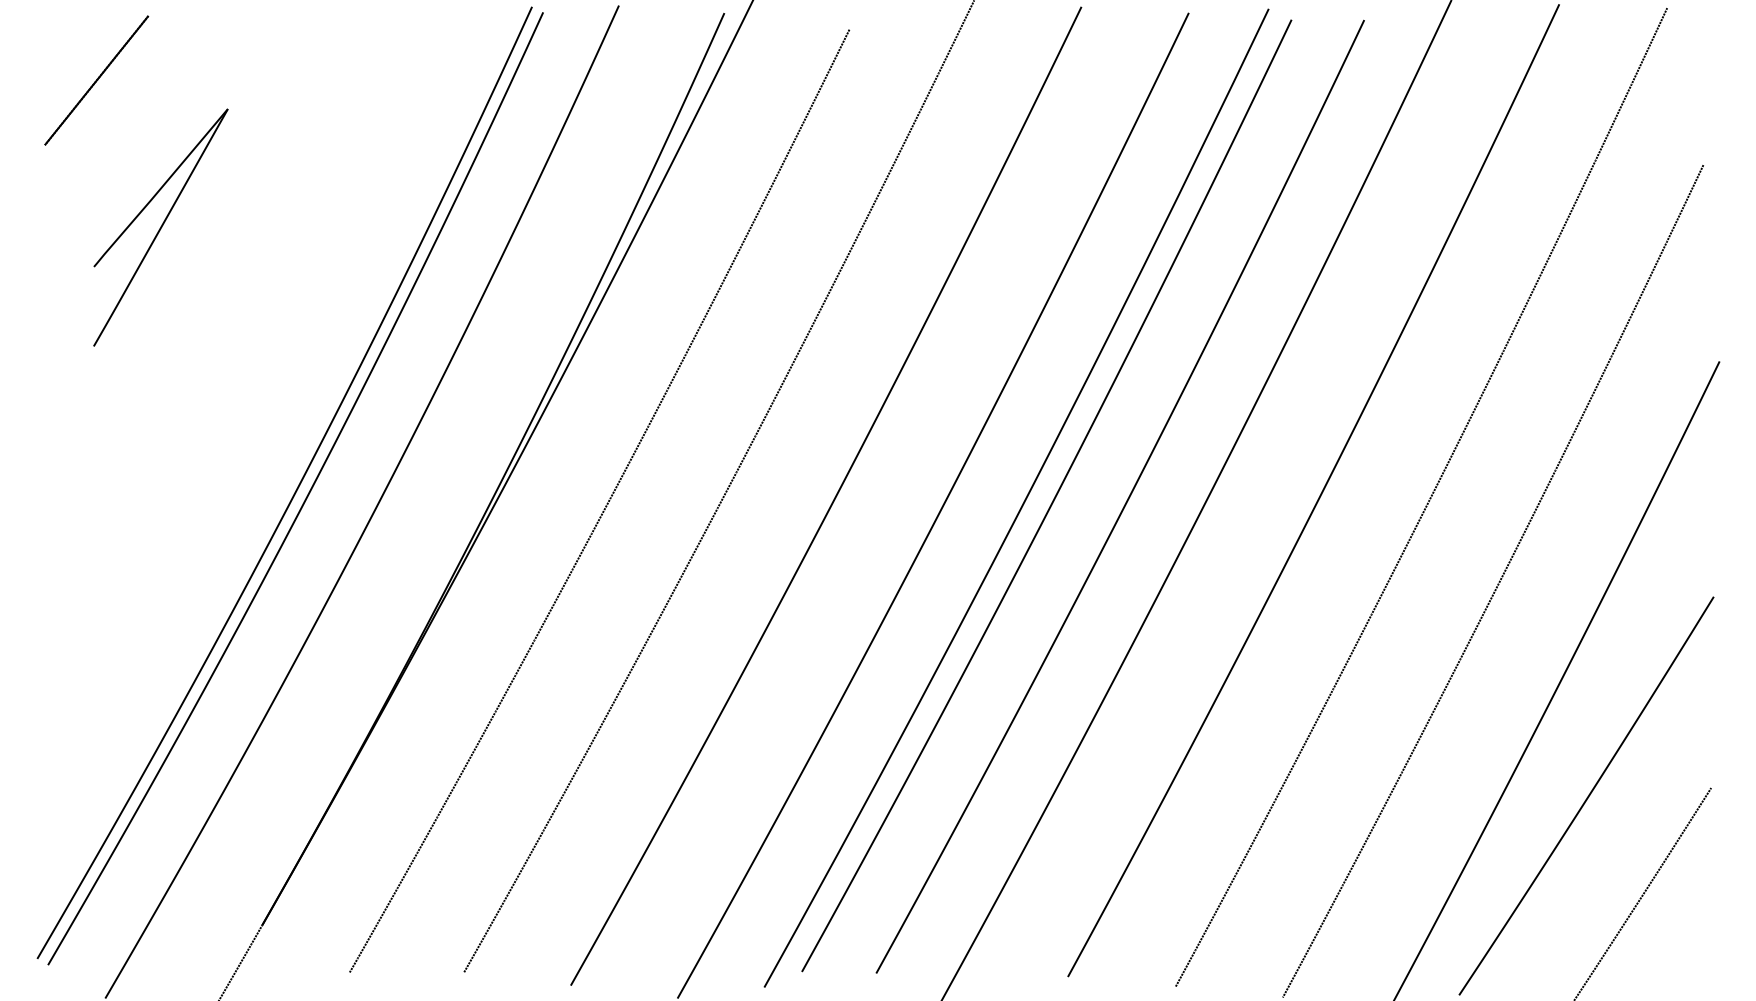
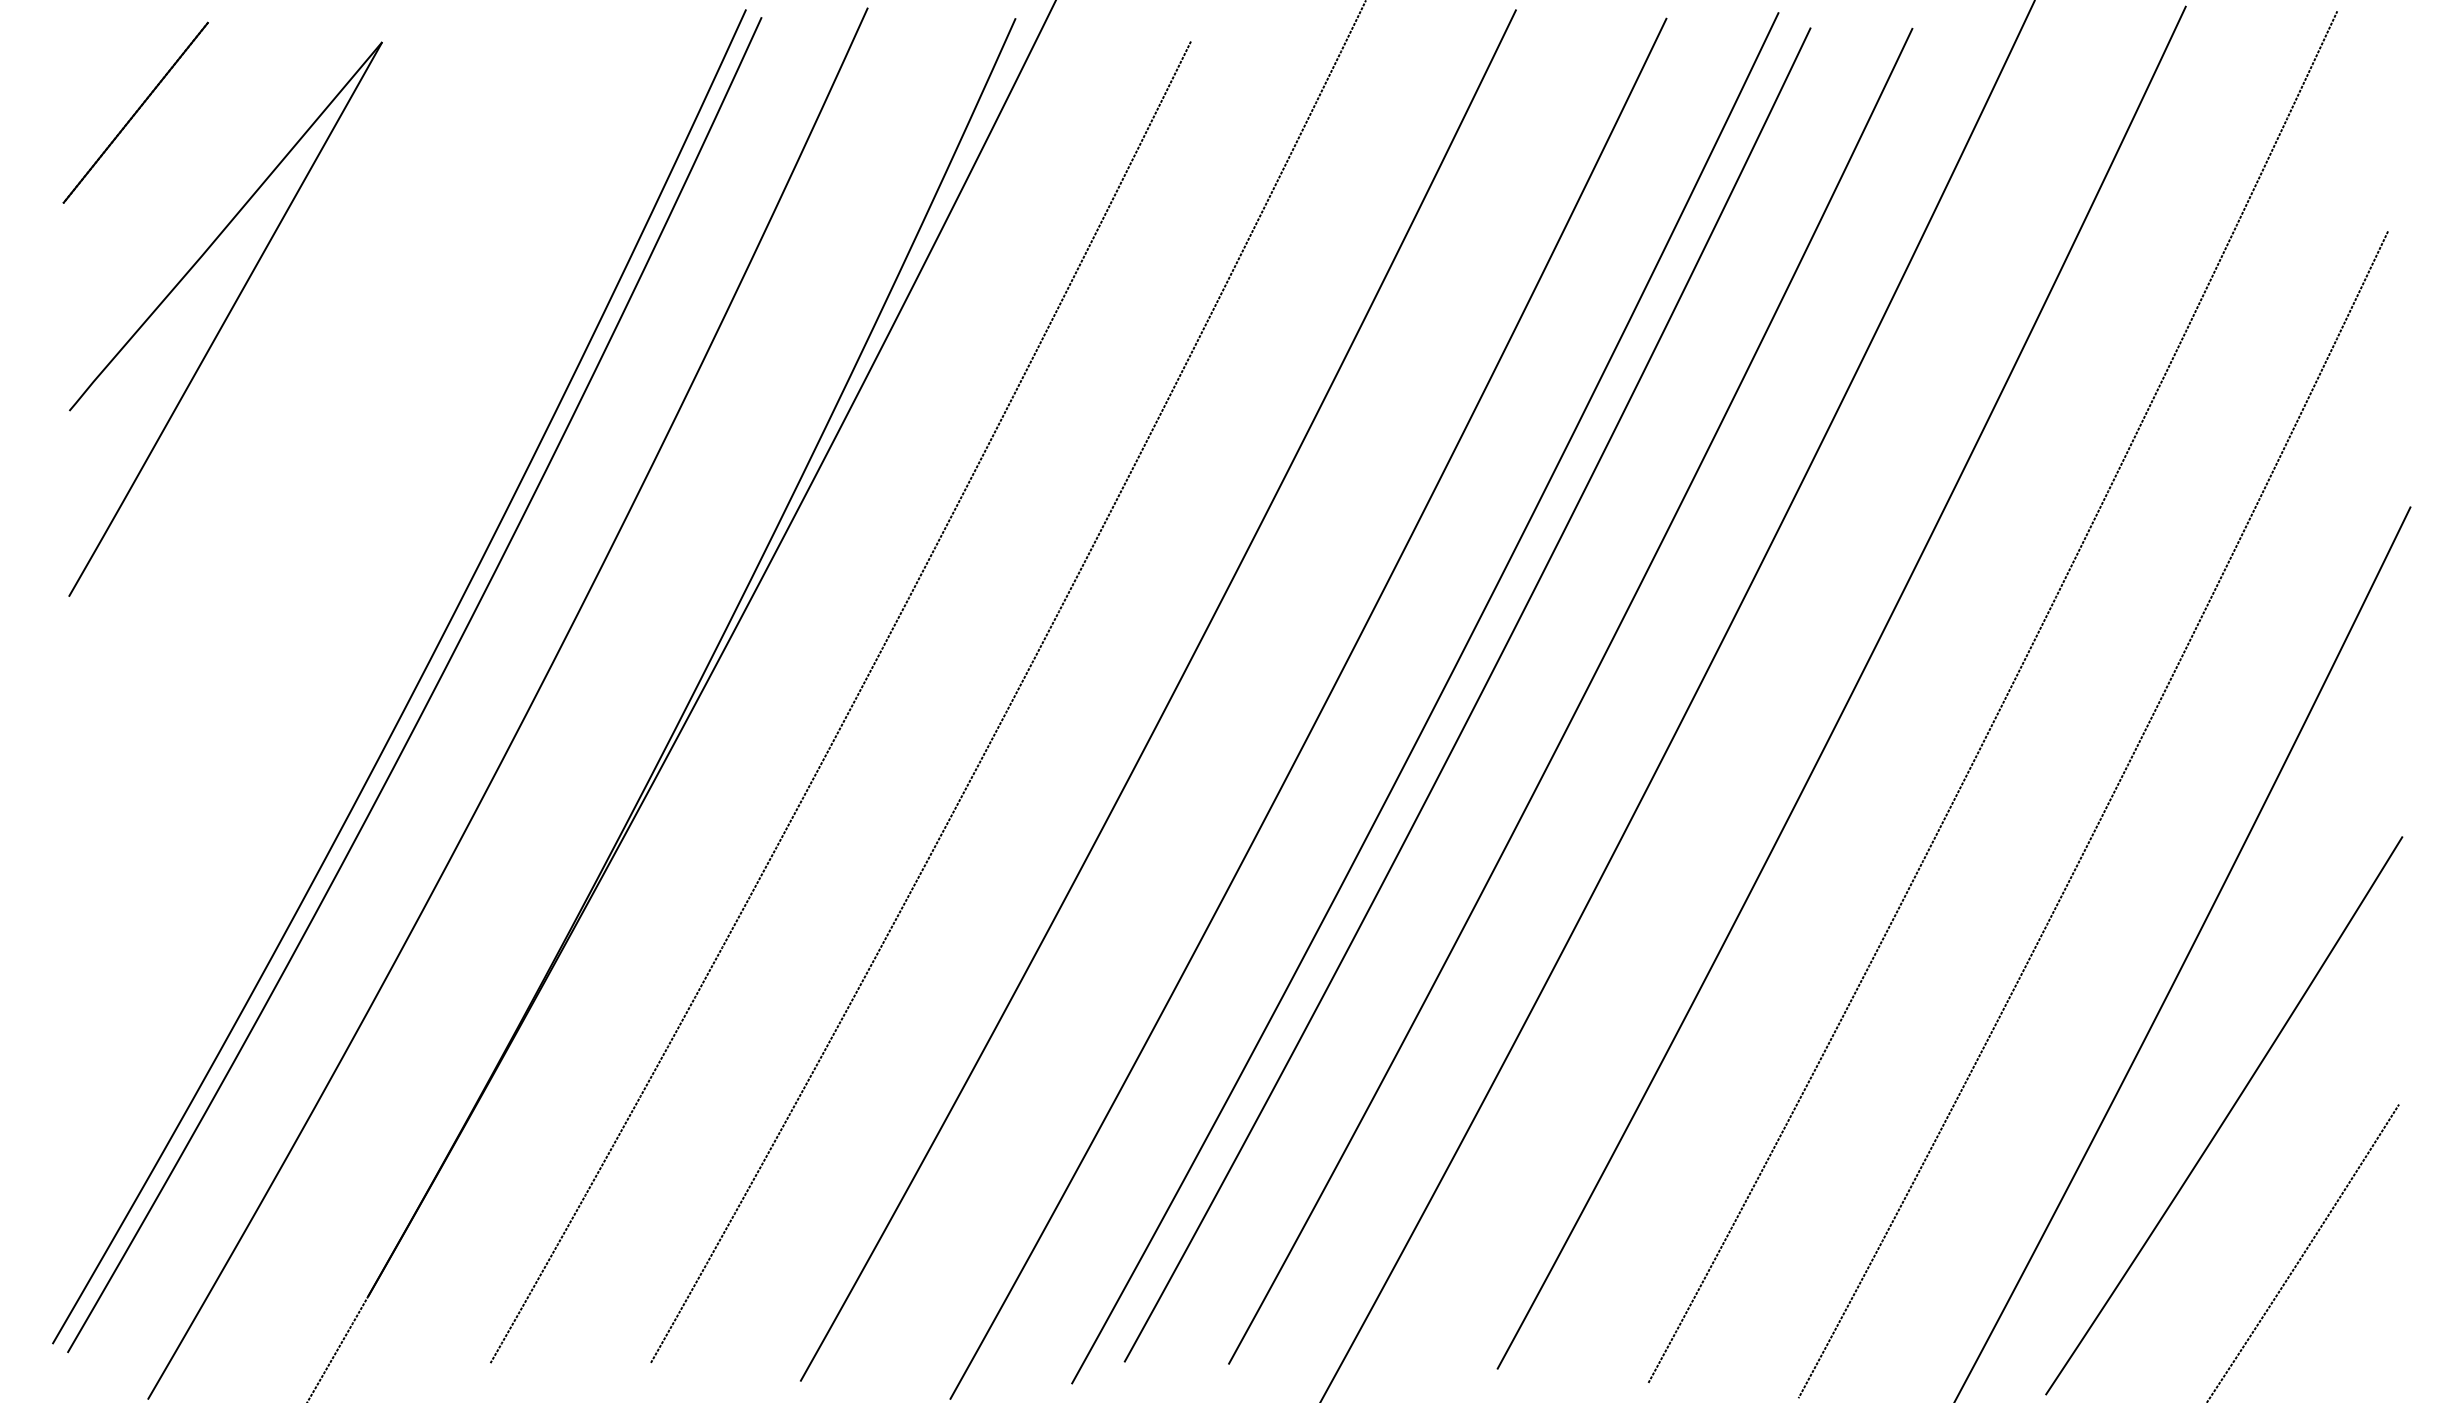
part: (160, 227) -> (225, 318), size x1.67

